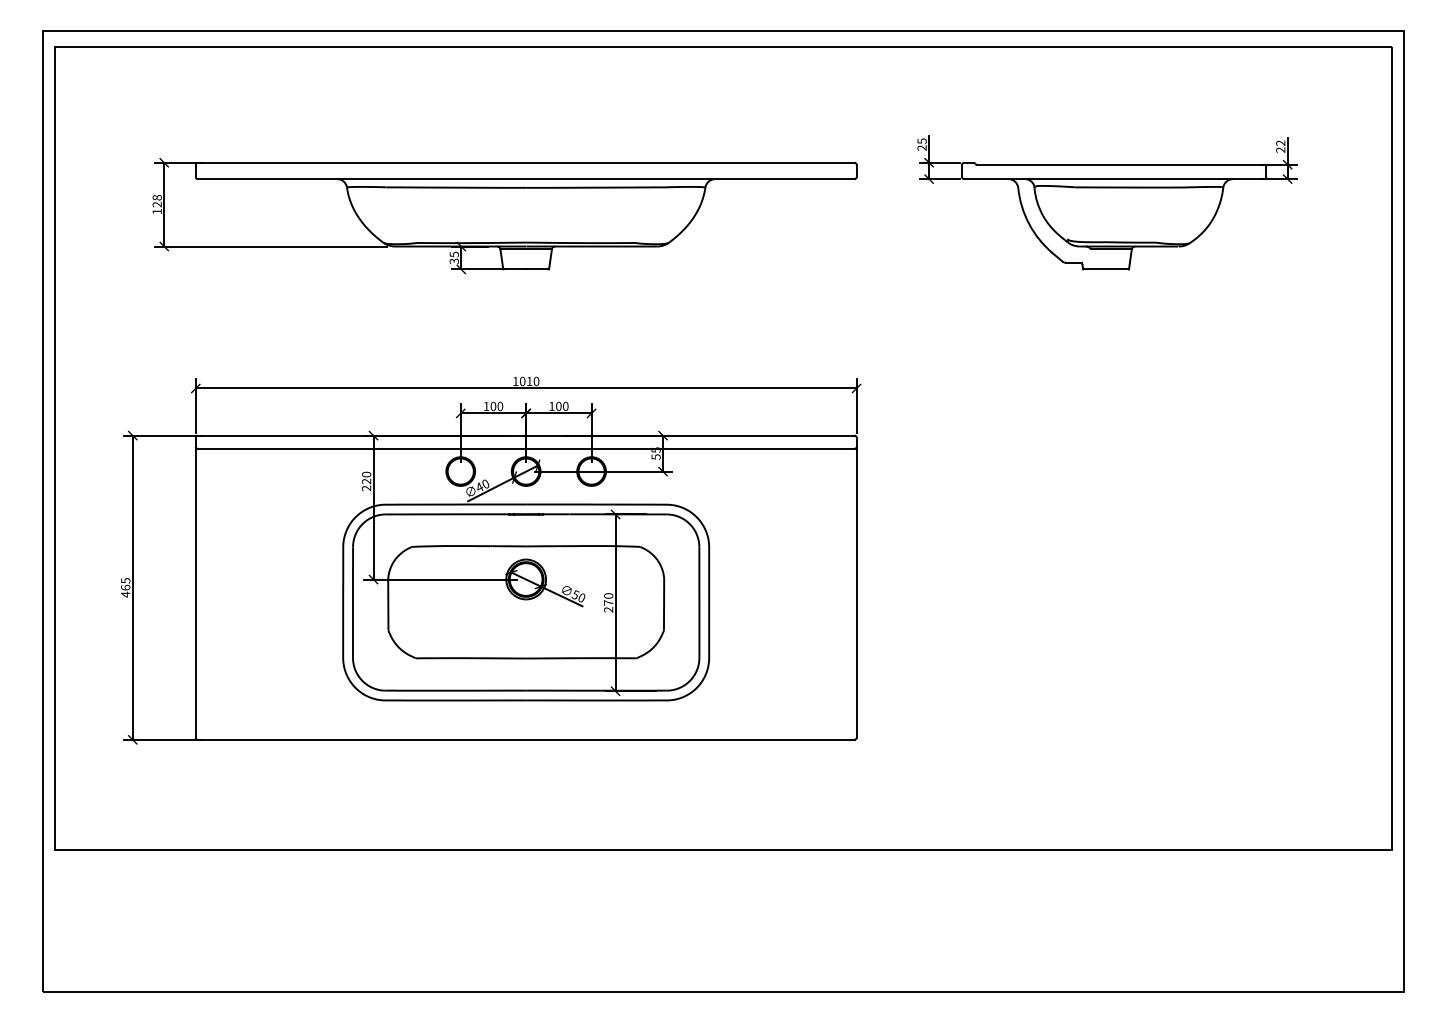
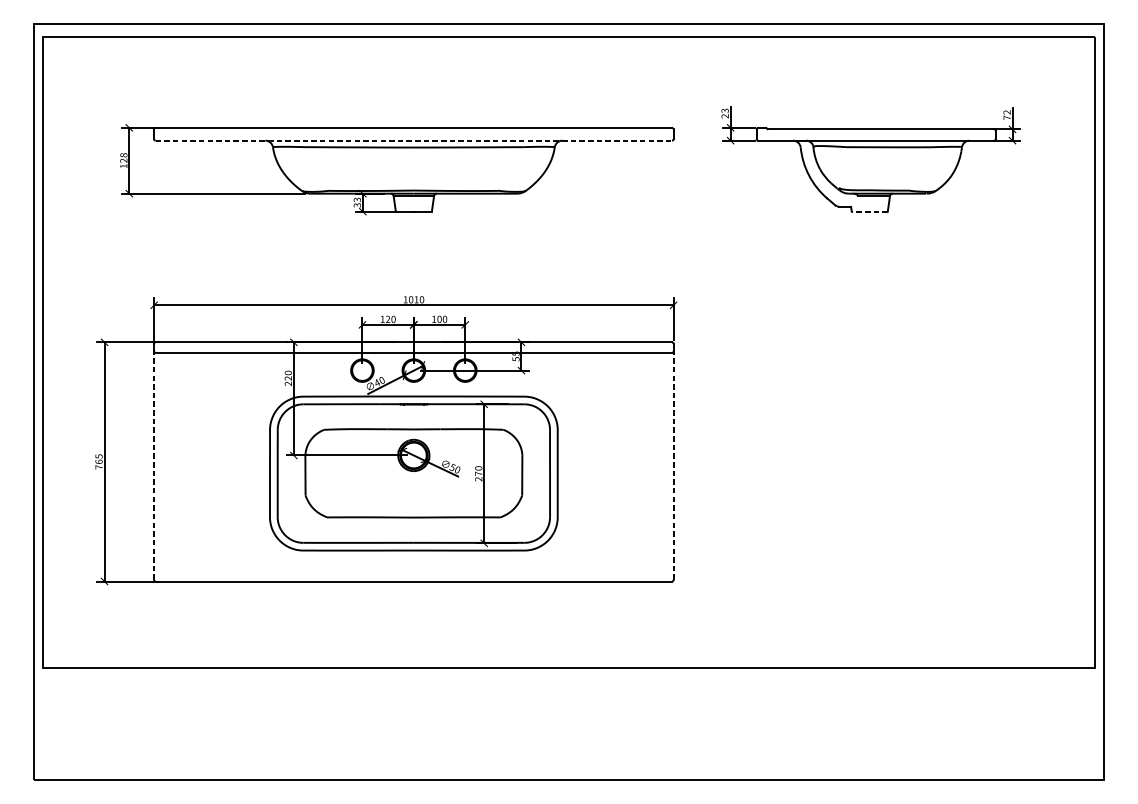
text: (921, 140) -> (724, 110), 25 -> 23
text: (1280, 149) -> (1006, 117), 22 -> 72
line: (526, 179) -> (414, 140), solid -> dashed
text: (453, 253) -> (356, 199), 35 -> 33
line: (1106, 269) -> (870, 211), solid -> dashed
text: (493, 406) -> (388, 319), 100 -> 120
text: (125, 594) -> (98, 467), 465 -> 765
line: (195, 594) -> (153, 467), solid -> dashed
line: (856, 594) -> (673, 467), solid -> dashed

